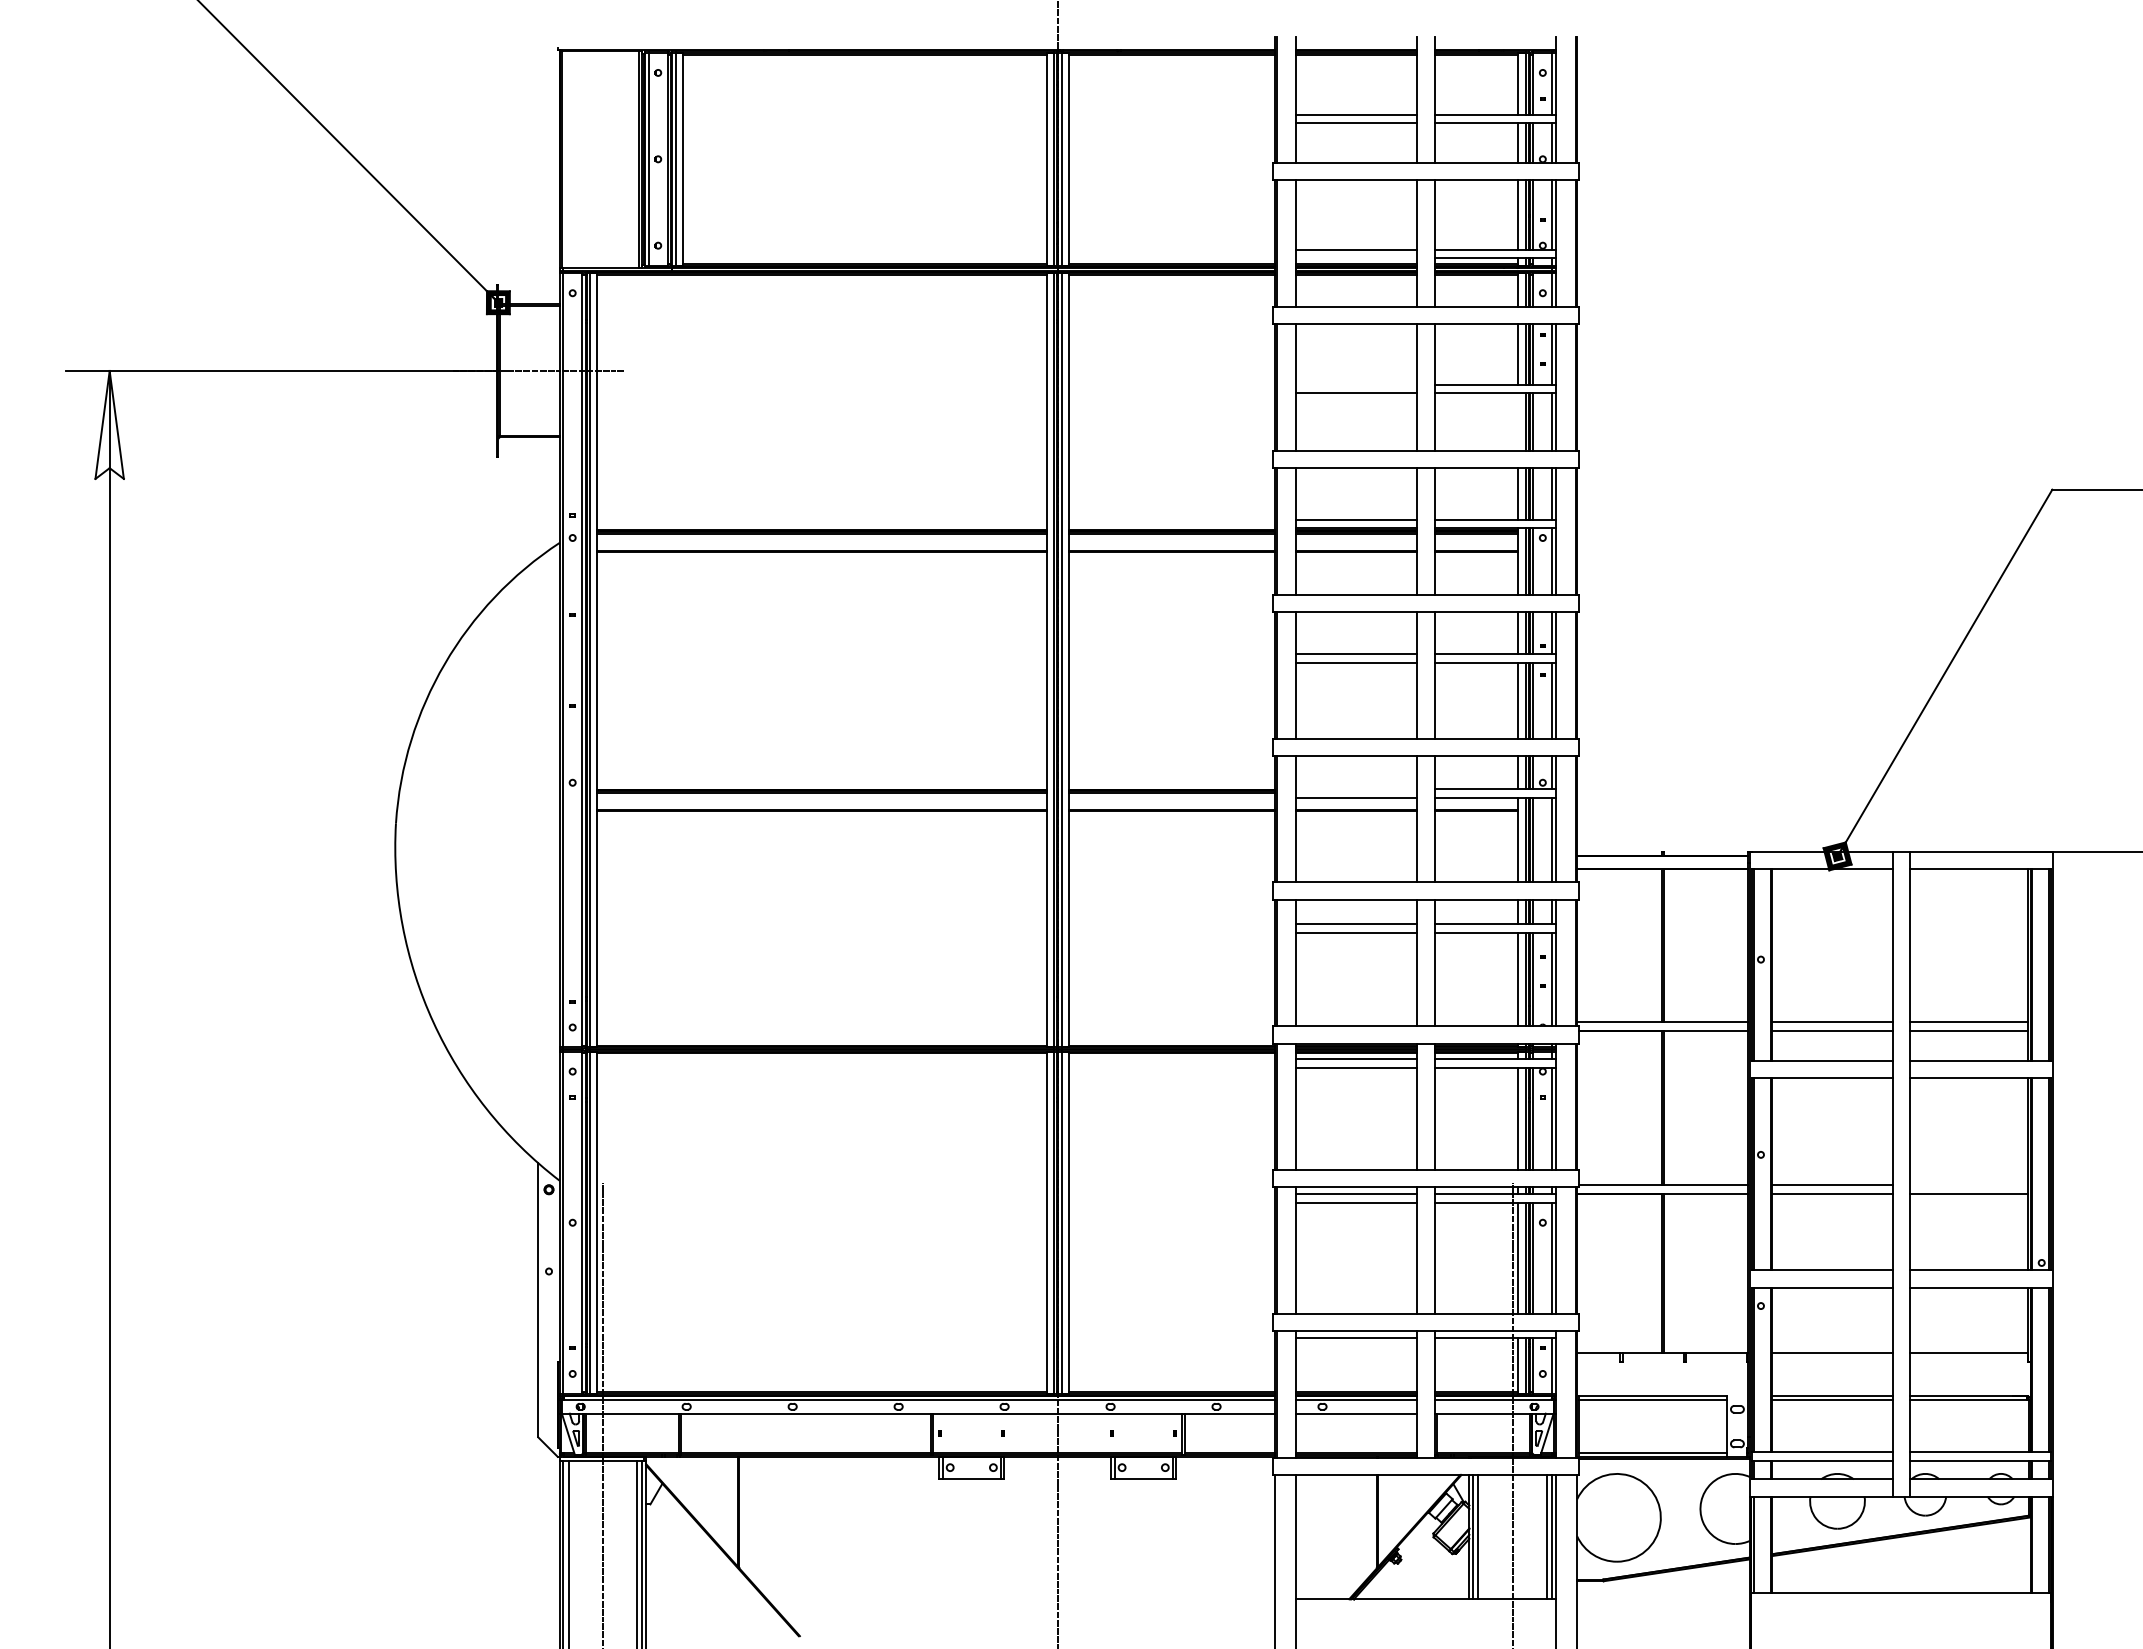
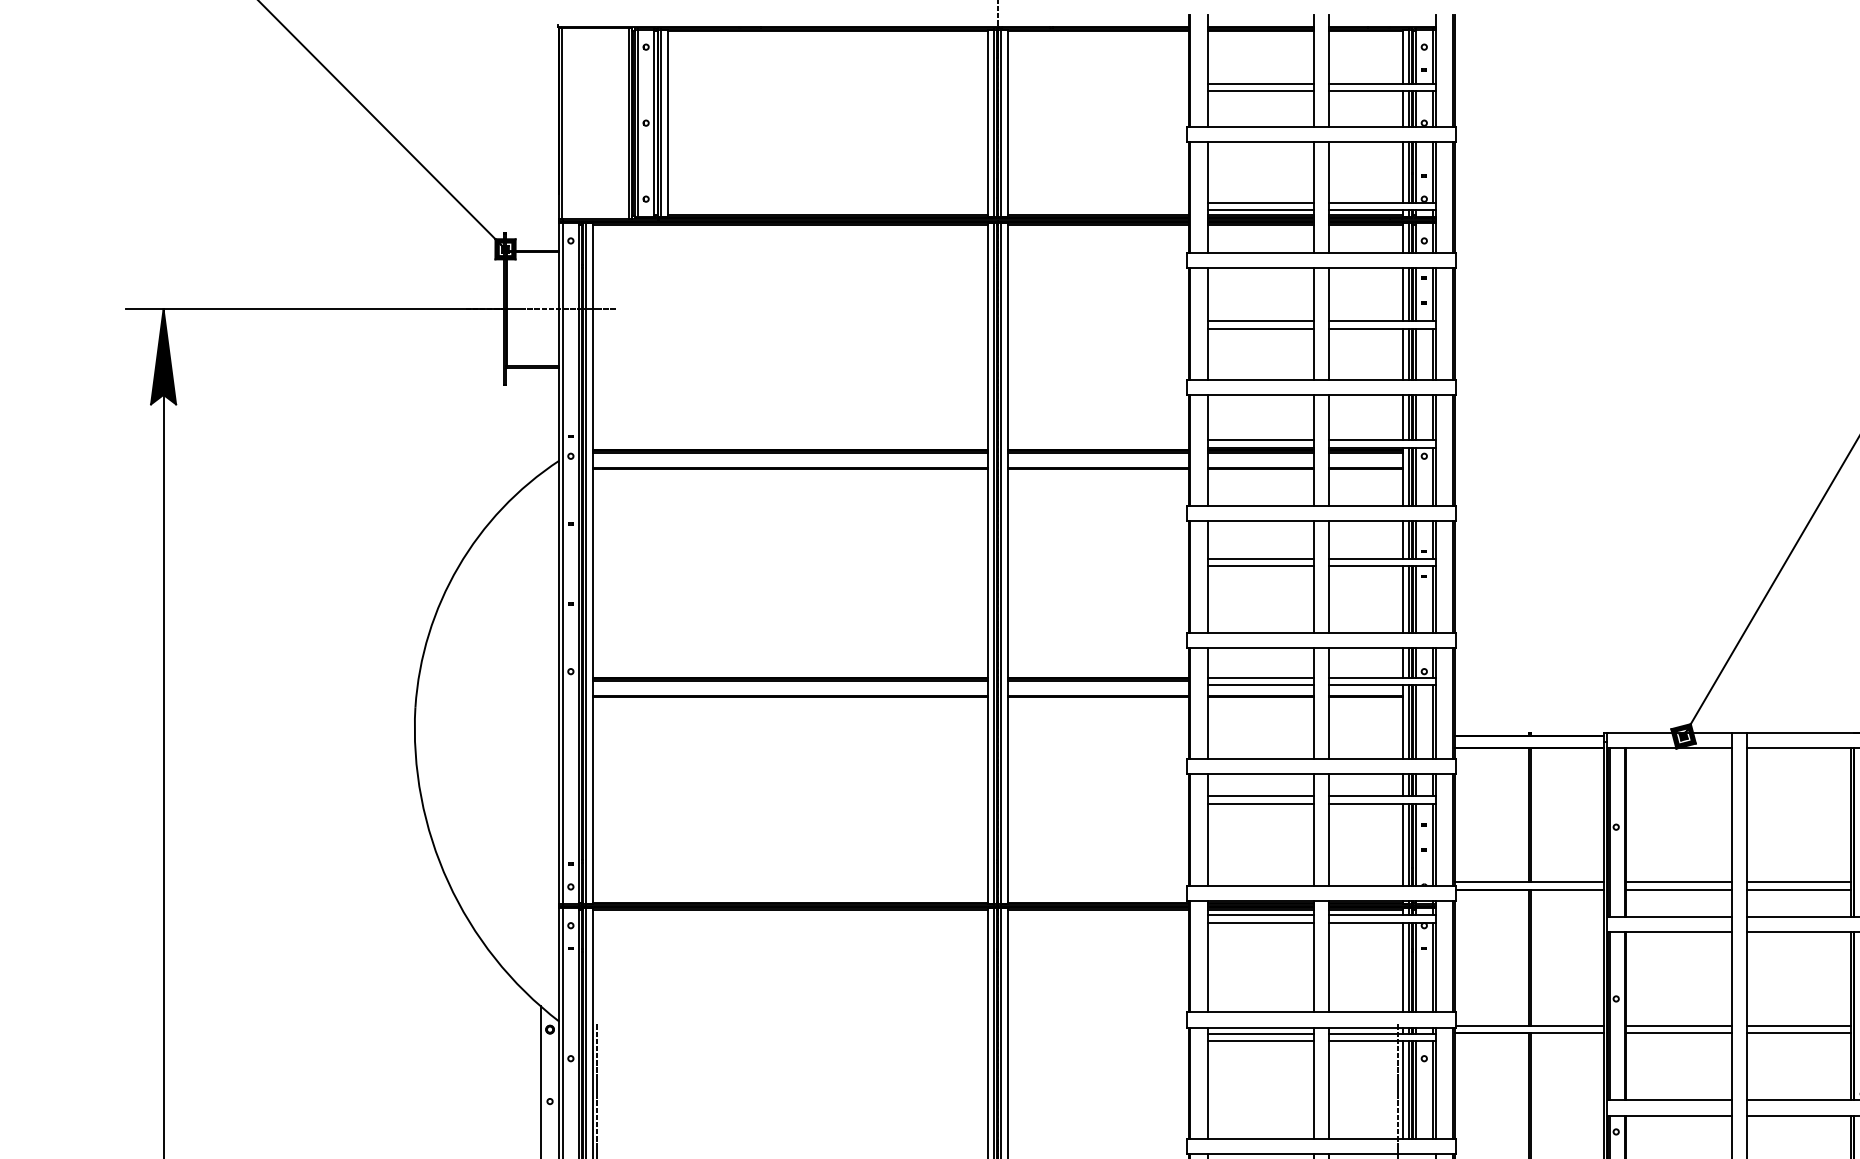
line: (1356, 258) -> (1260, 210), added
line: (1356, 384) -> (1260, 321), added
line: (1518, 421) -> (1402, 353), added
fill: (109, 424) -> (163, 356), added
line: (1356, 789) -> (1260, 677), added
line: (1969, 1185) -> (1799, 1025), added

